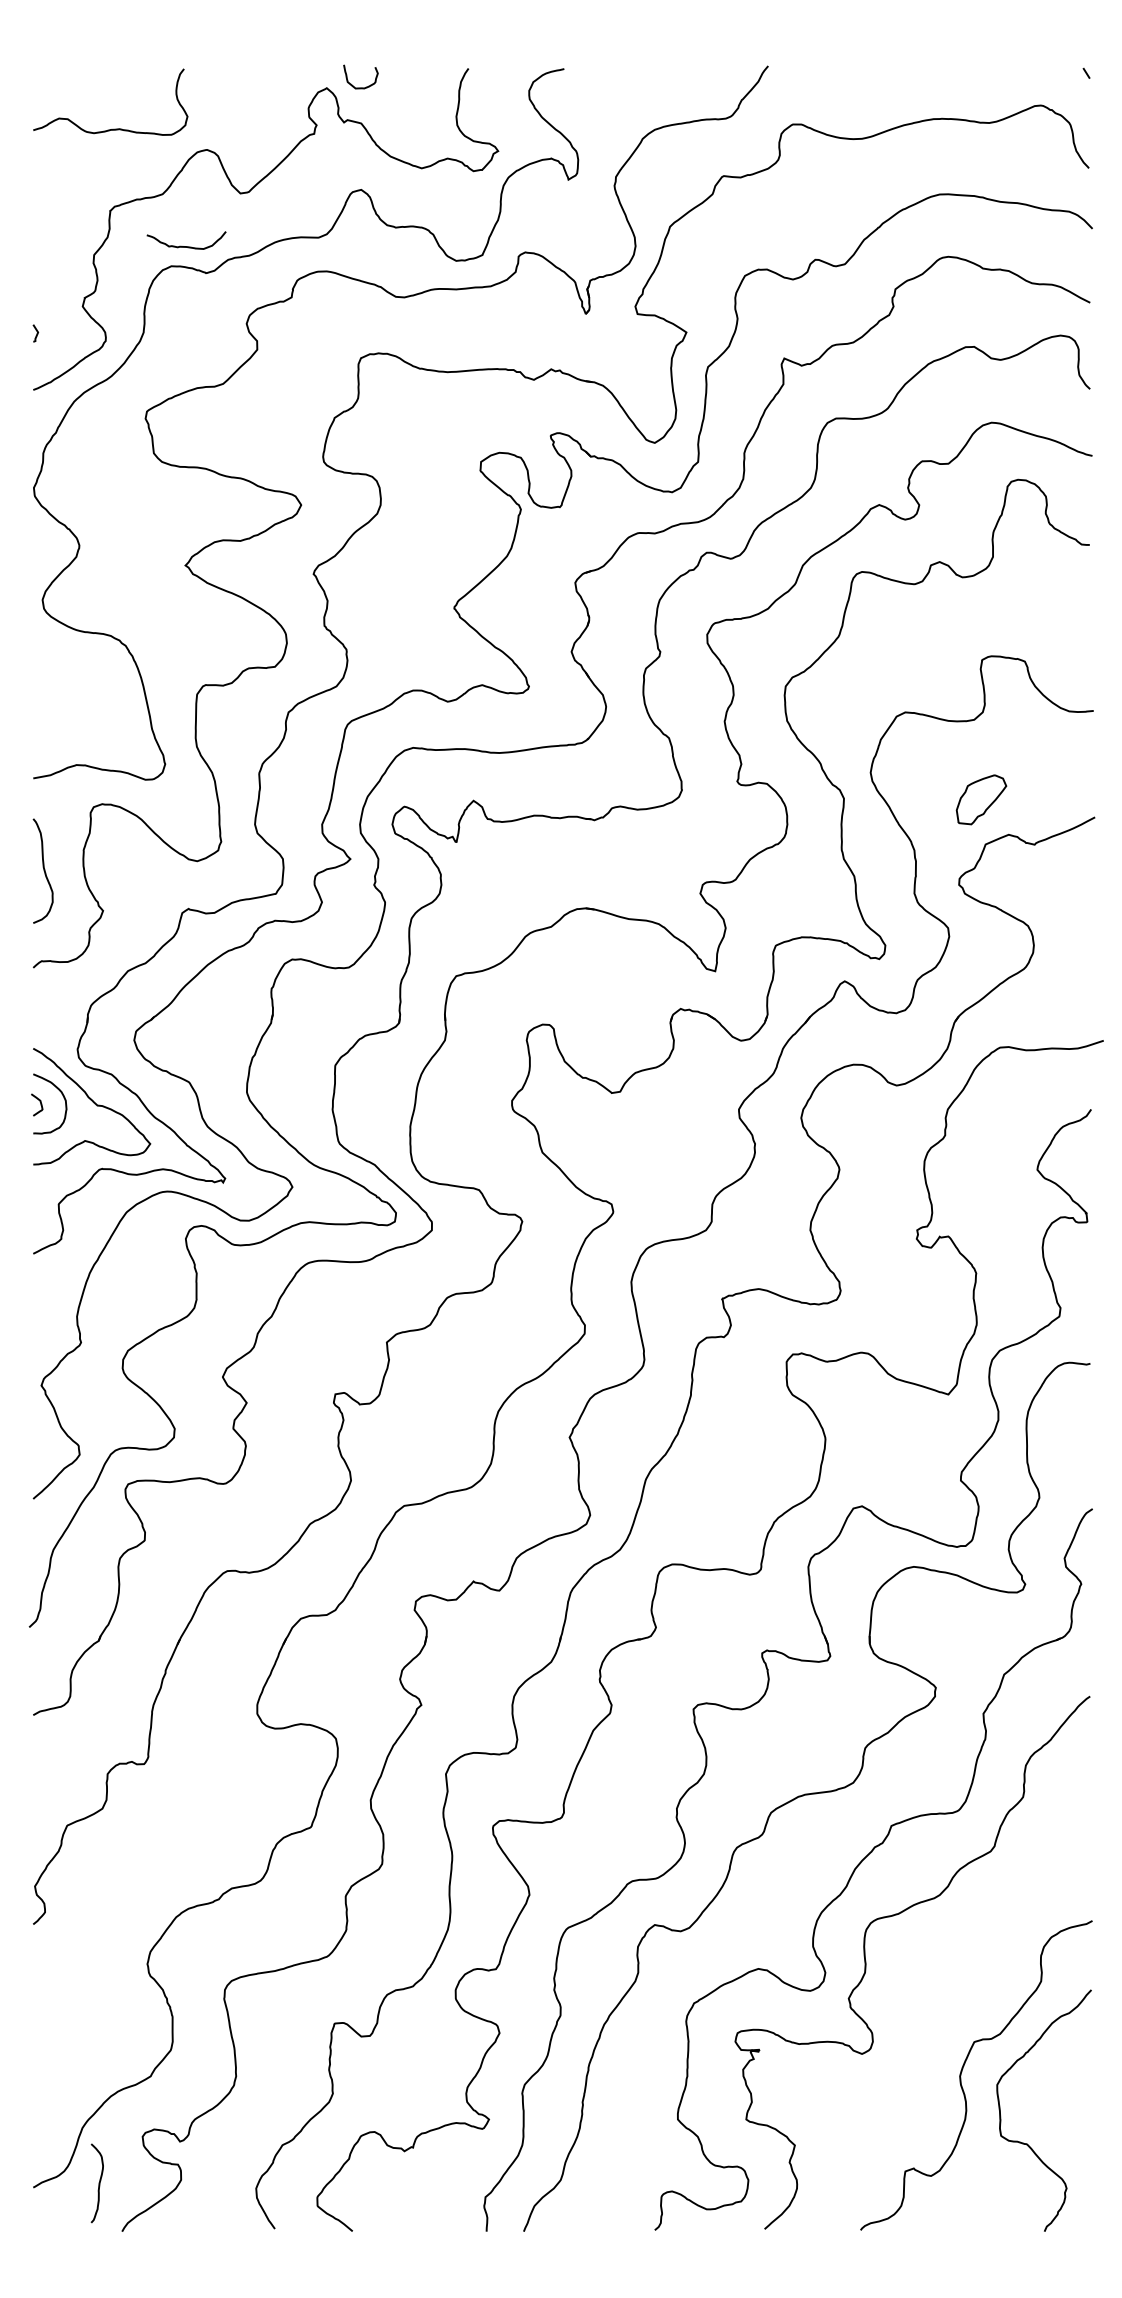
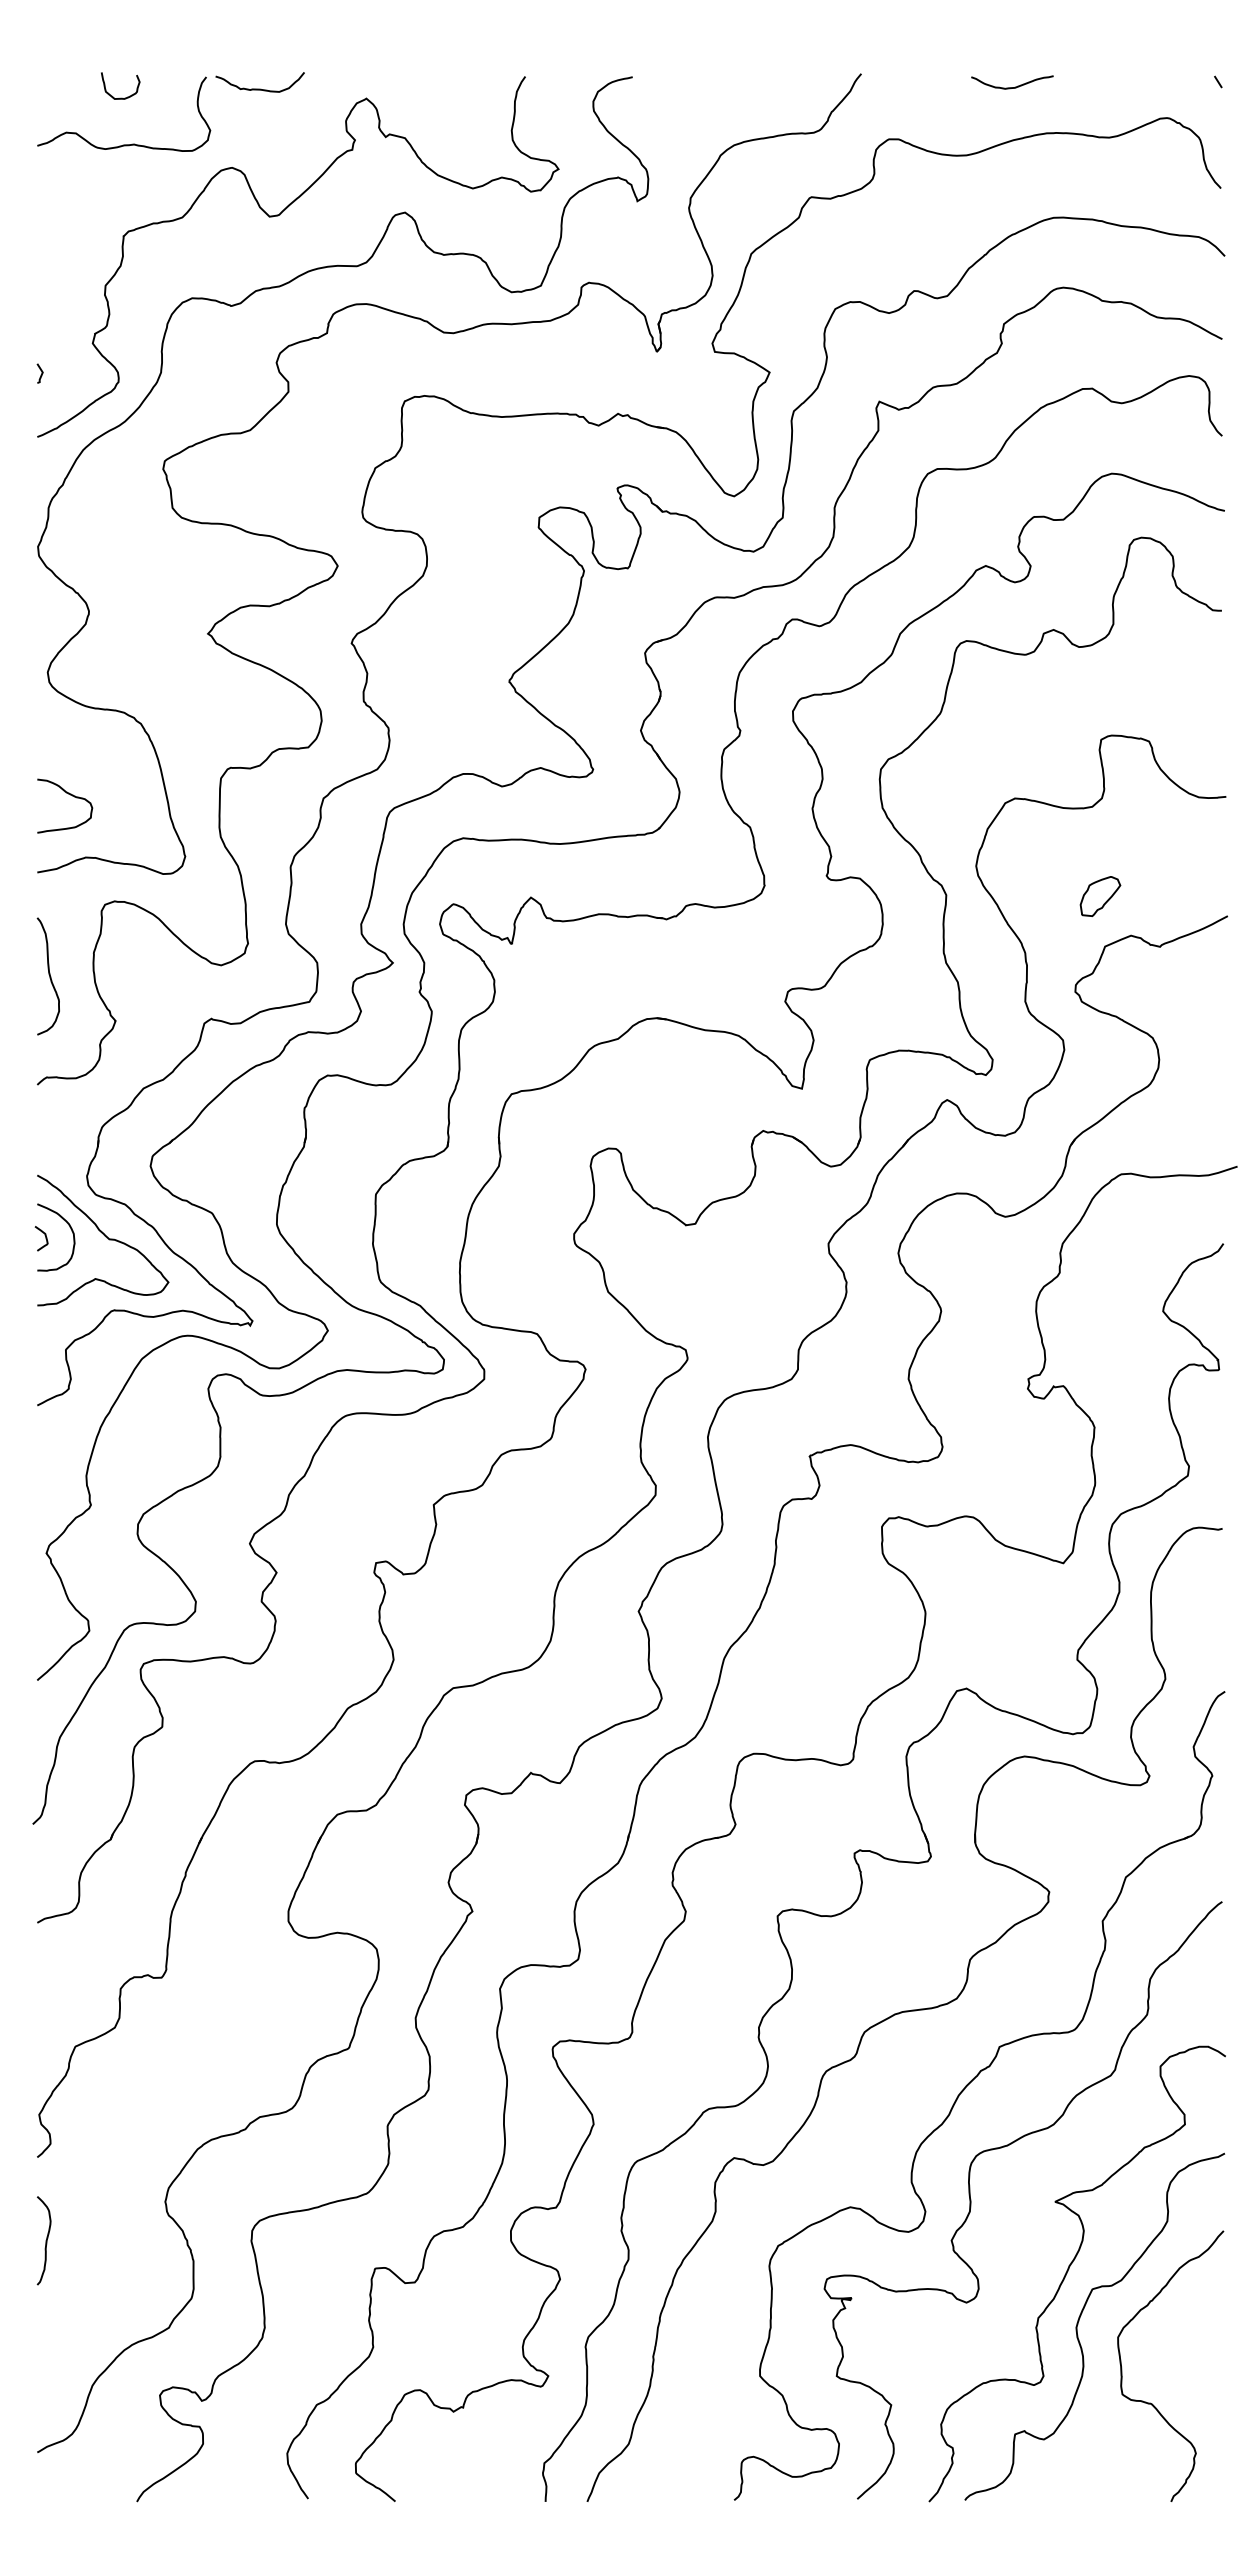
curve: (905, 77) -> (1015, 86), added
curve: (360, 87) -> (120, 97), moved
curve: (185, 245) -> (259, 88), moved
curve: (62, 709) -> (70, 795), added
part: (981, 799) -> (1100, 896), size x0.71
curve: (953, 2024) -> (1069, 2269), added
curve: (98, 2183) -> (45, 2240), moved

